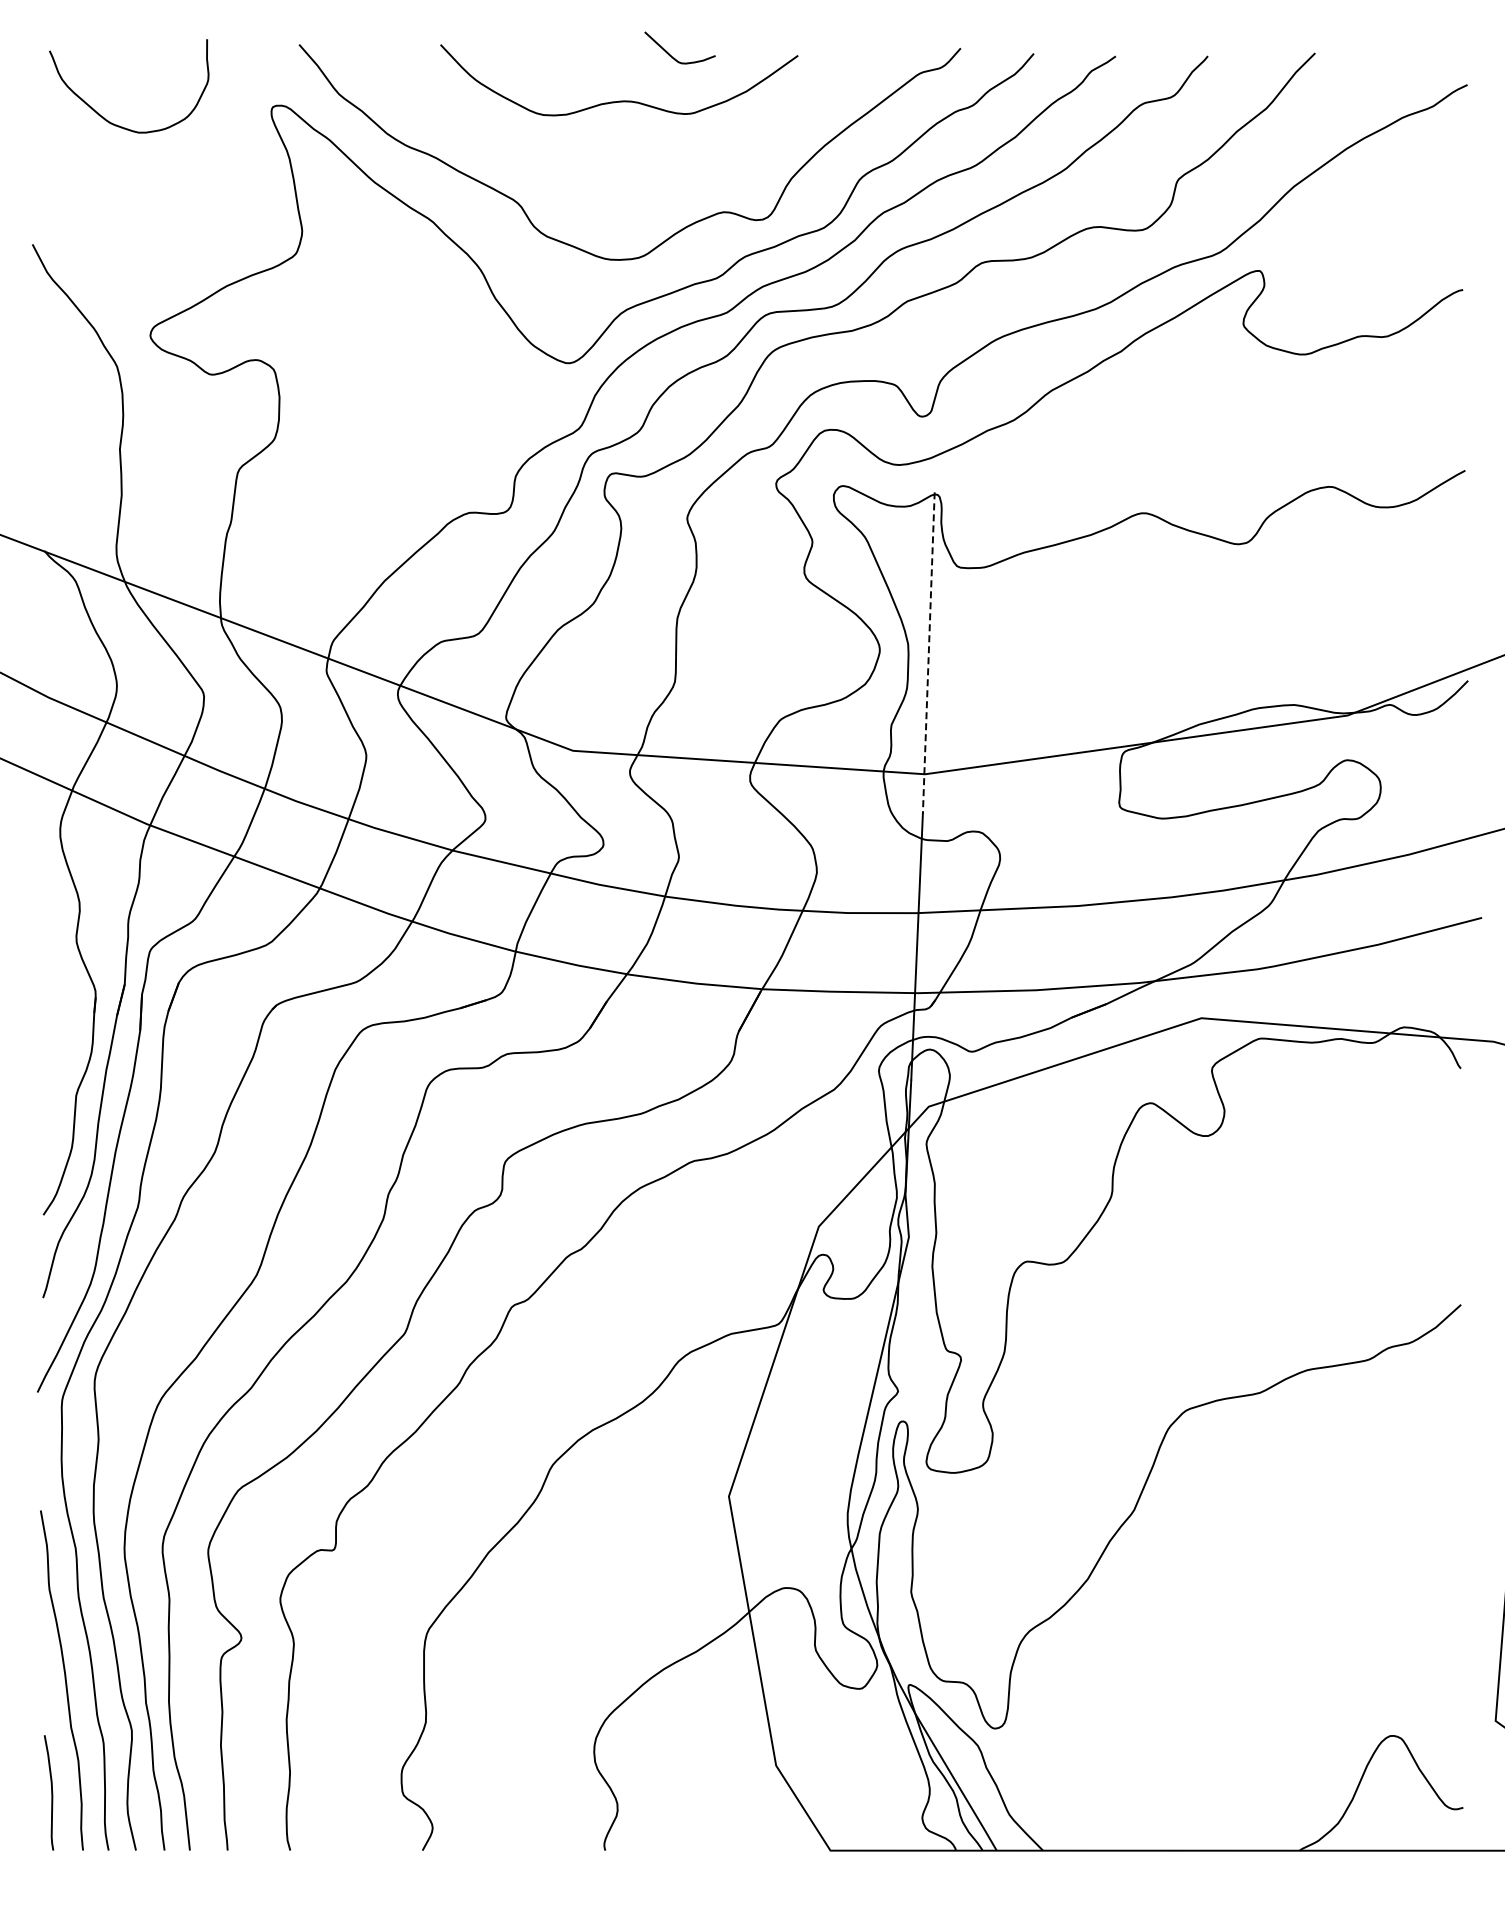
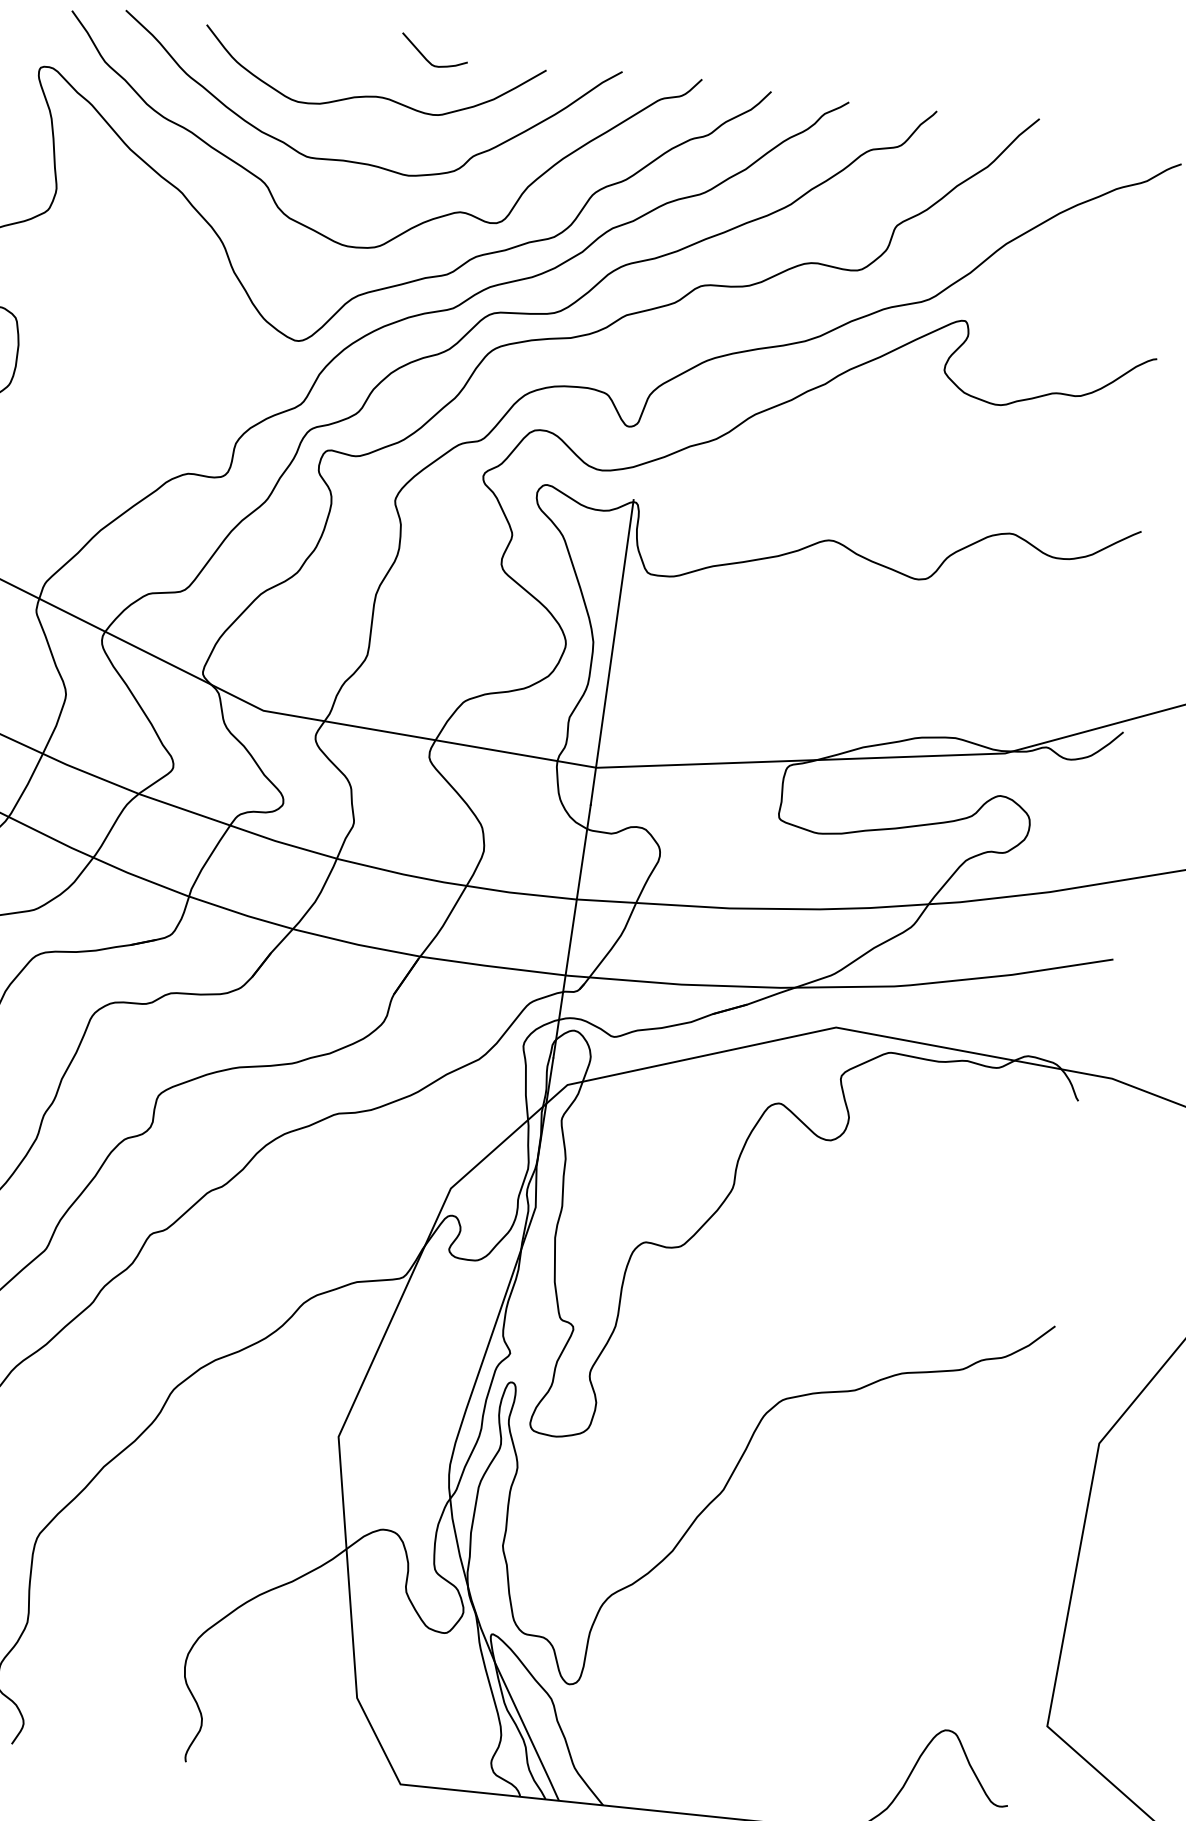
curve: (609, 170) -> (355, 161), added
line: (928, 652) -> (611, 652), dashed -> solid

